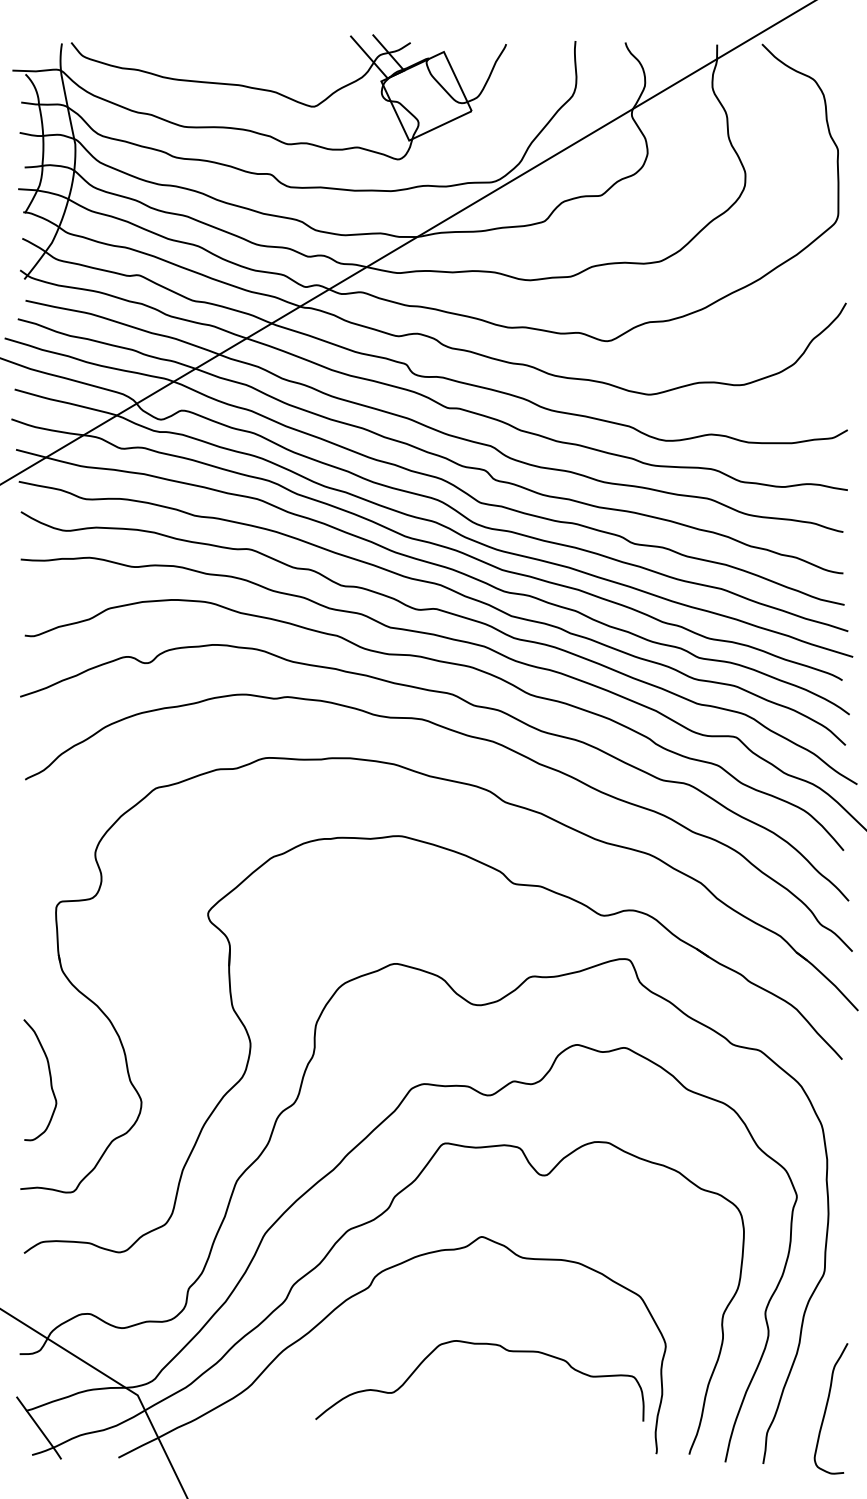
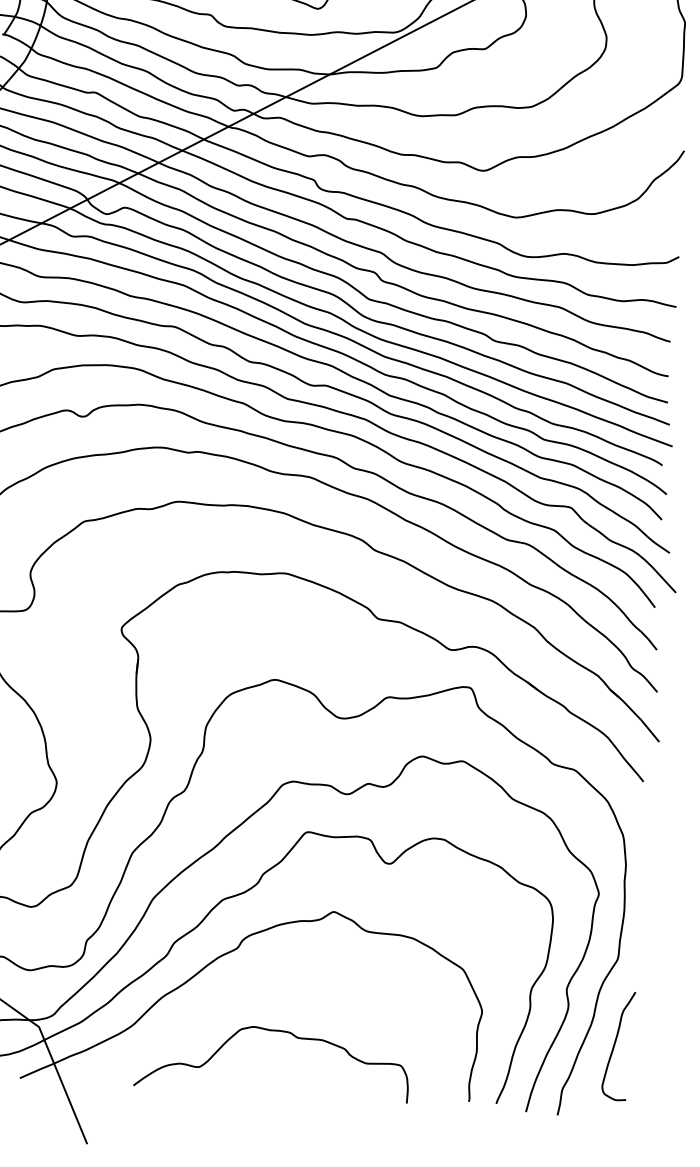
curve: (479, 1344) -> (273, 1031), moved
curve: (827, 1407) -> (615, 1044), moved

